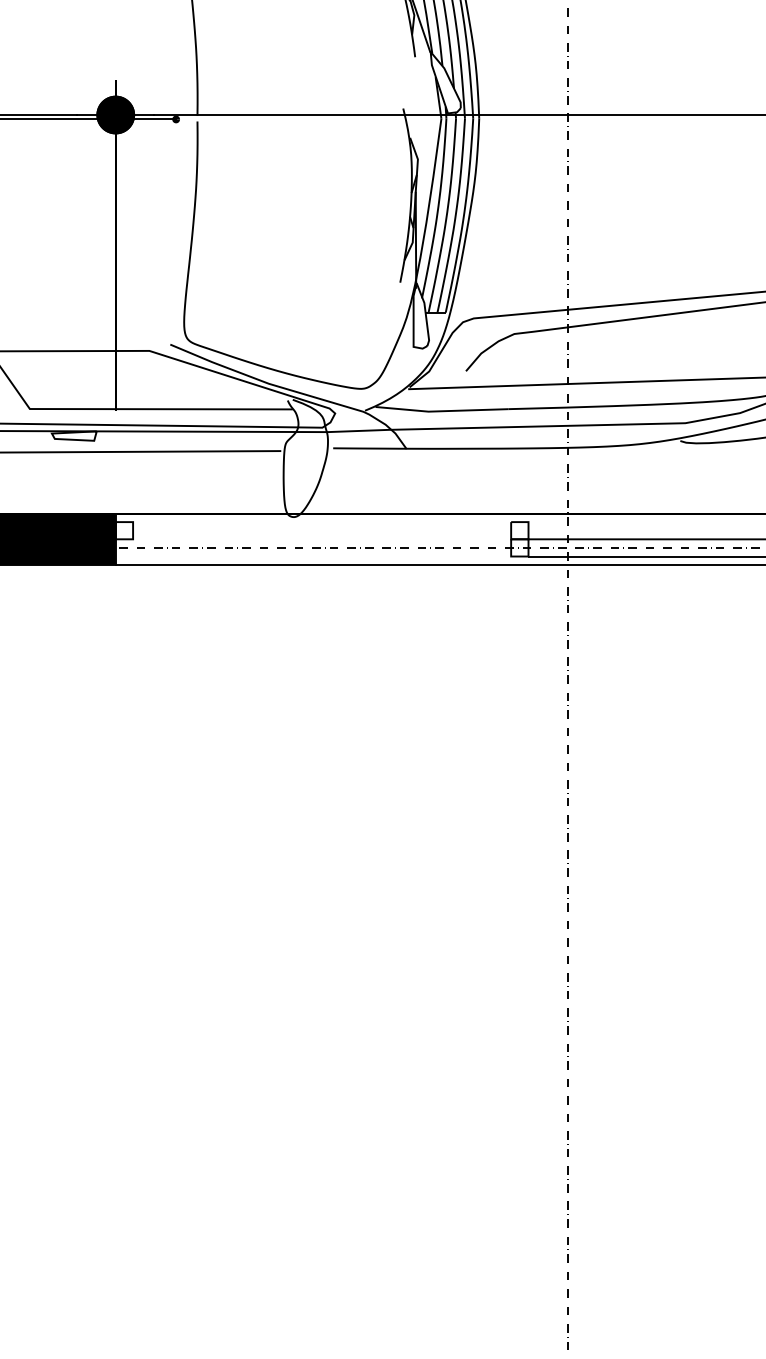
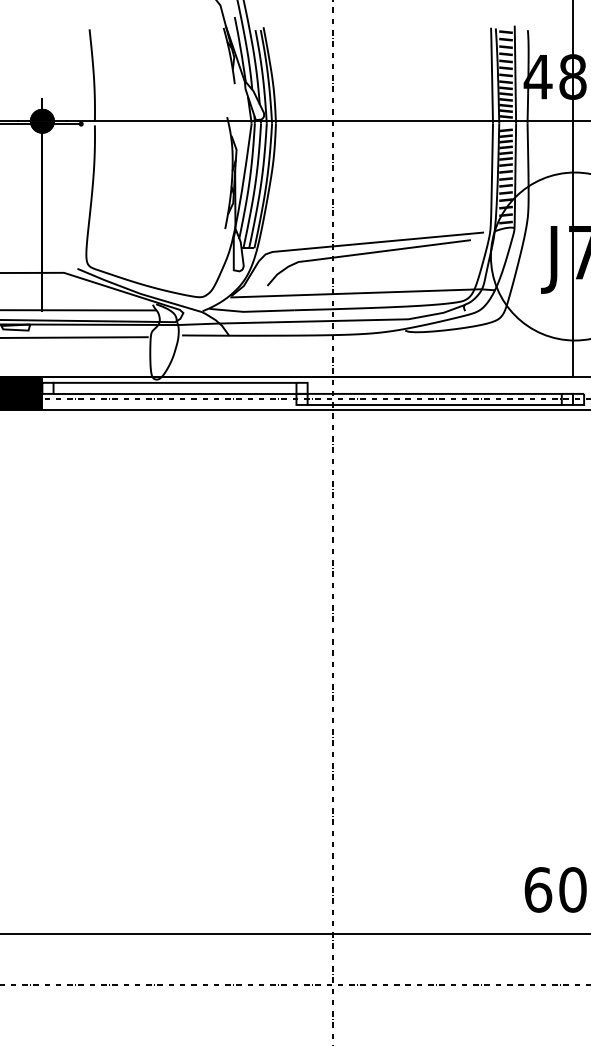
line: (321, 521) -> (174, 382), added
line: (321, 538) -> (174, 393), added

